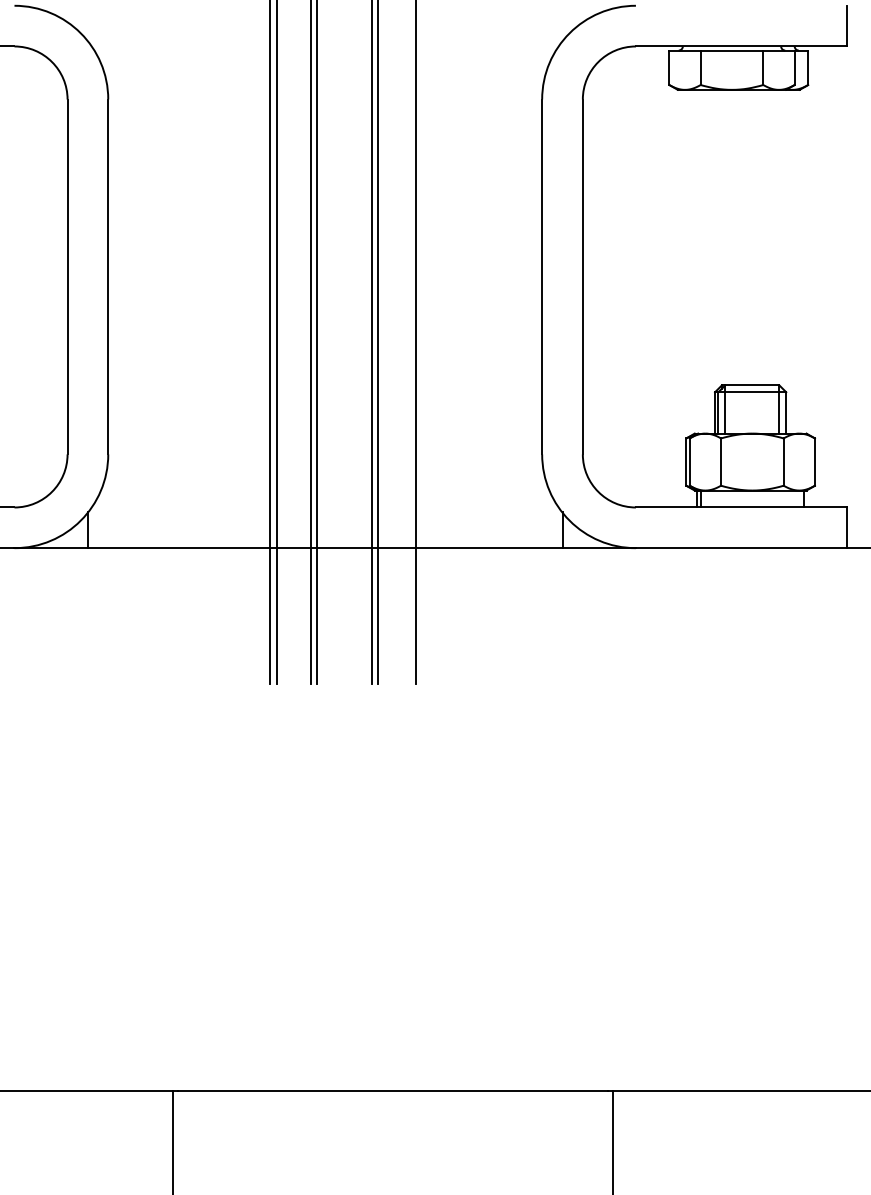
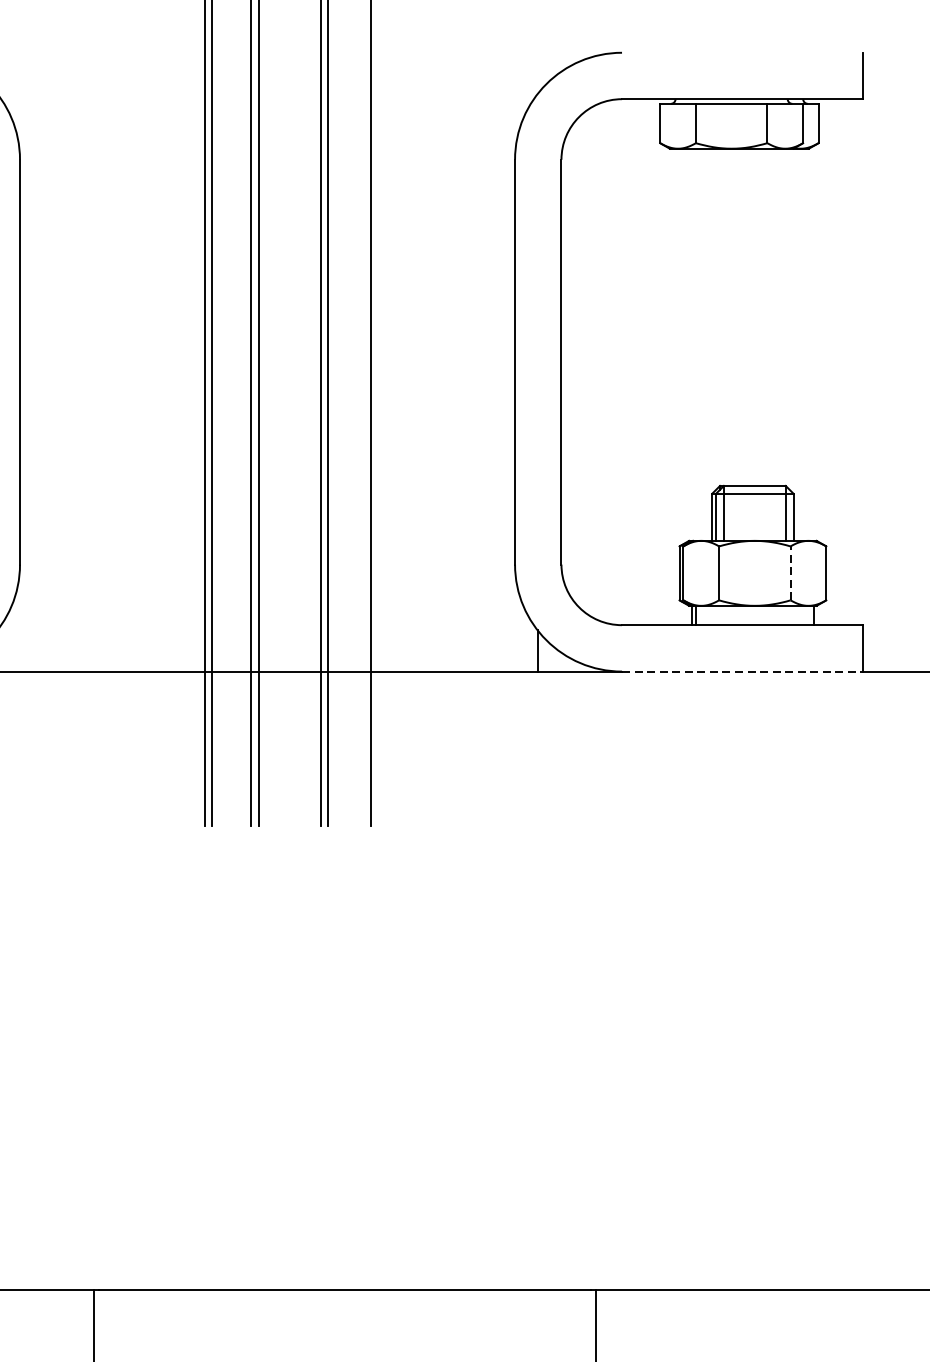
line: (783, 462) -> (790, 573), solid -> dashed
line: (741, 548) -> (742, 671), solid -> dashed

